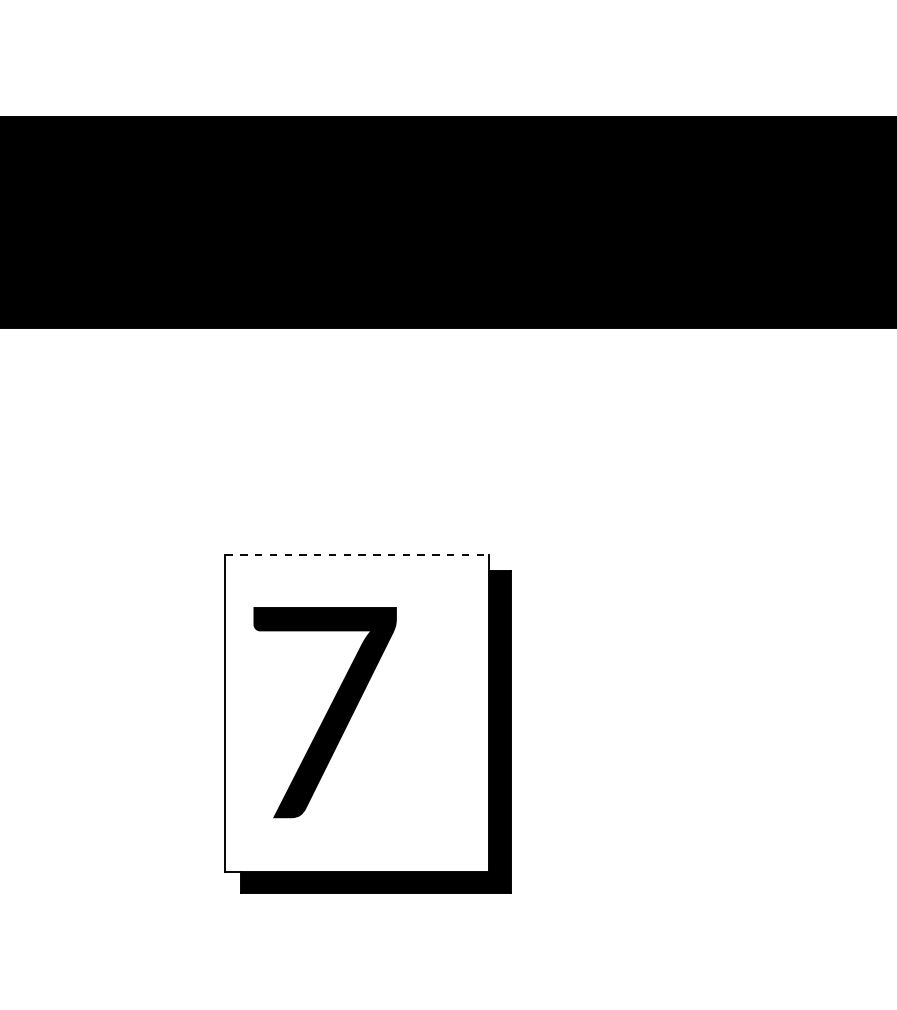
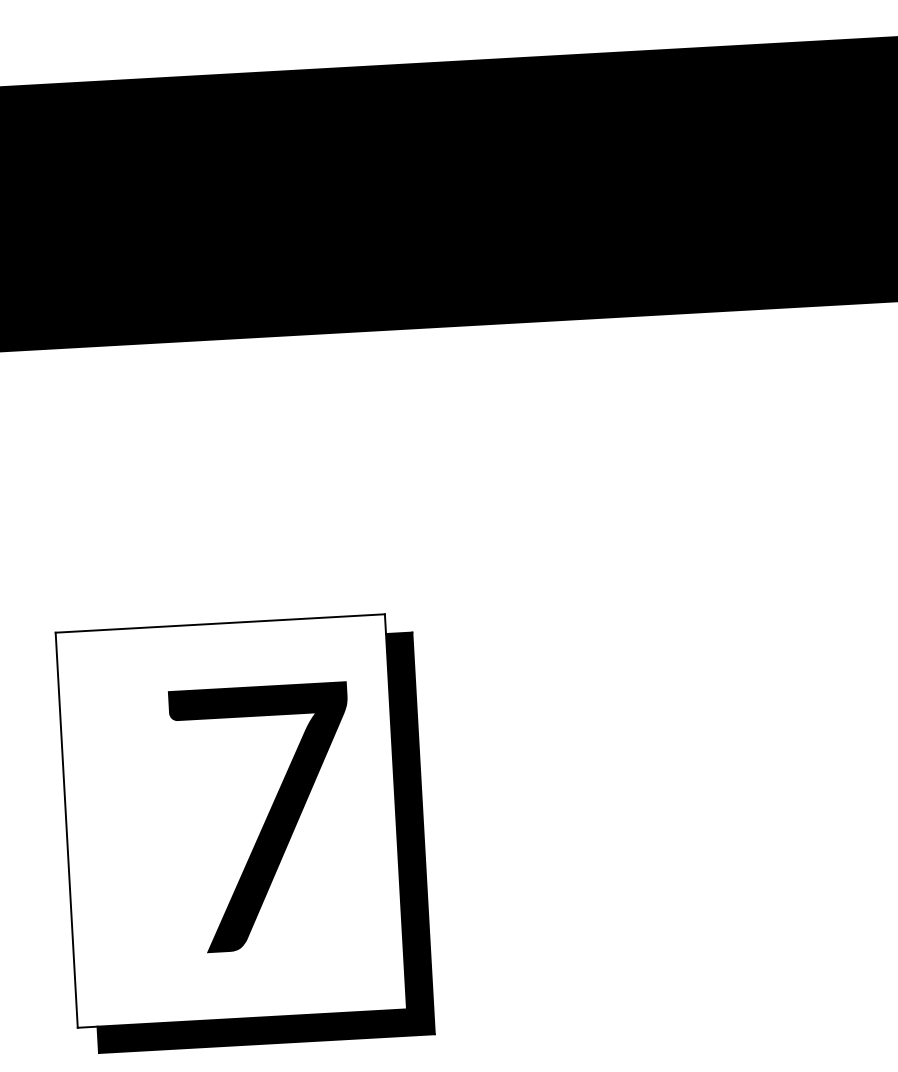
line: (357, 555) -> (220, 623), dashed -> solid
text: (324, 712) -> (263, 817), moved

